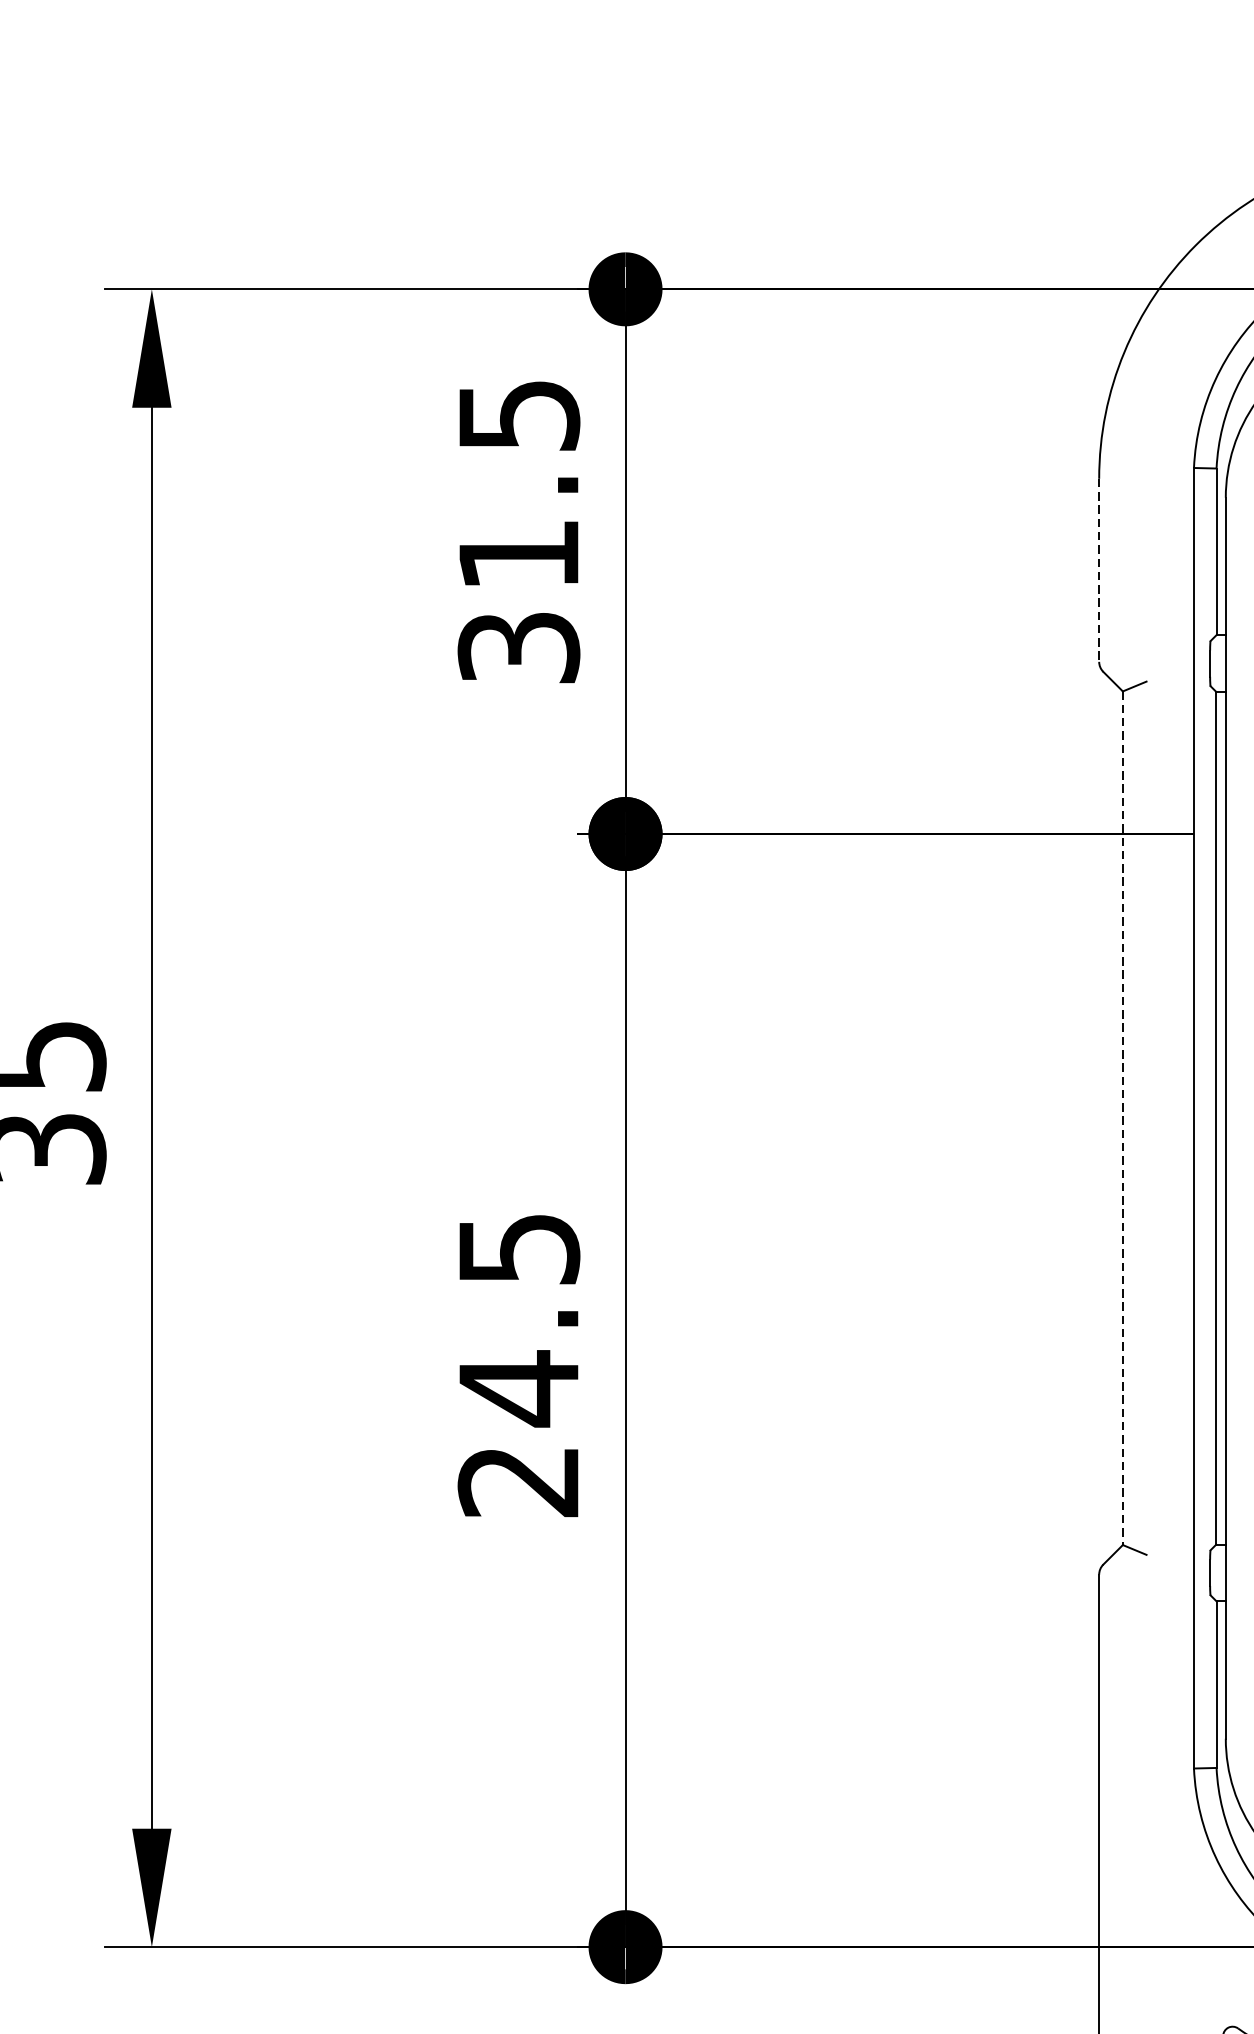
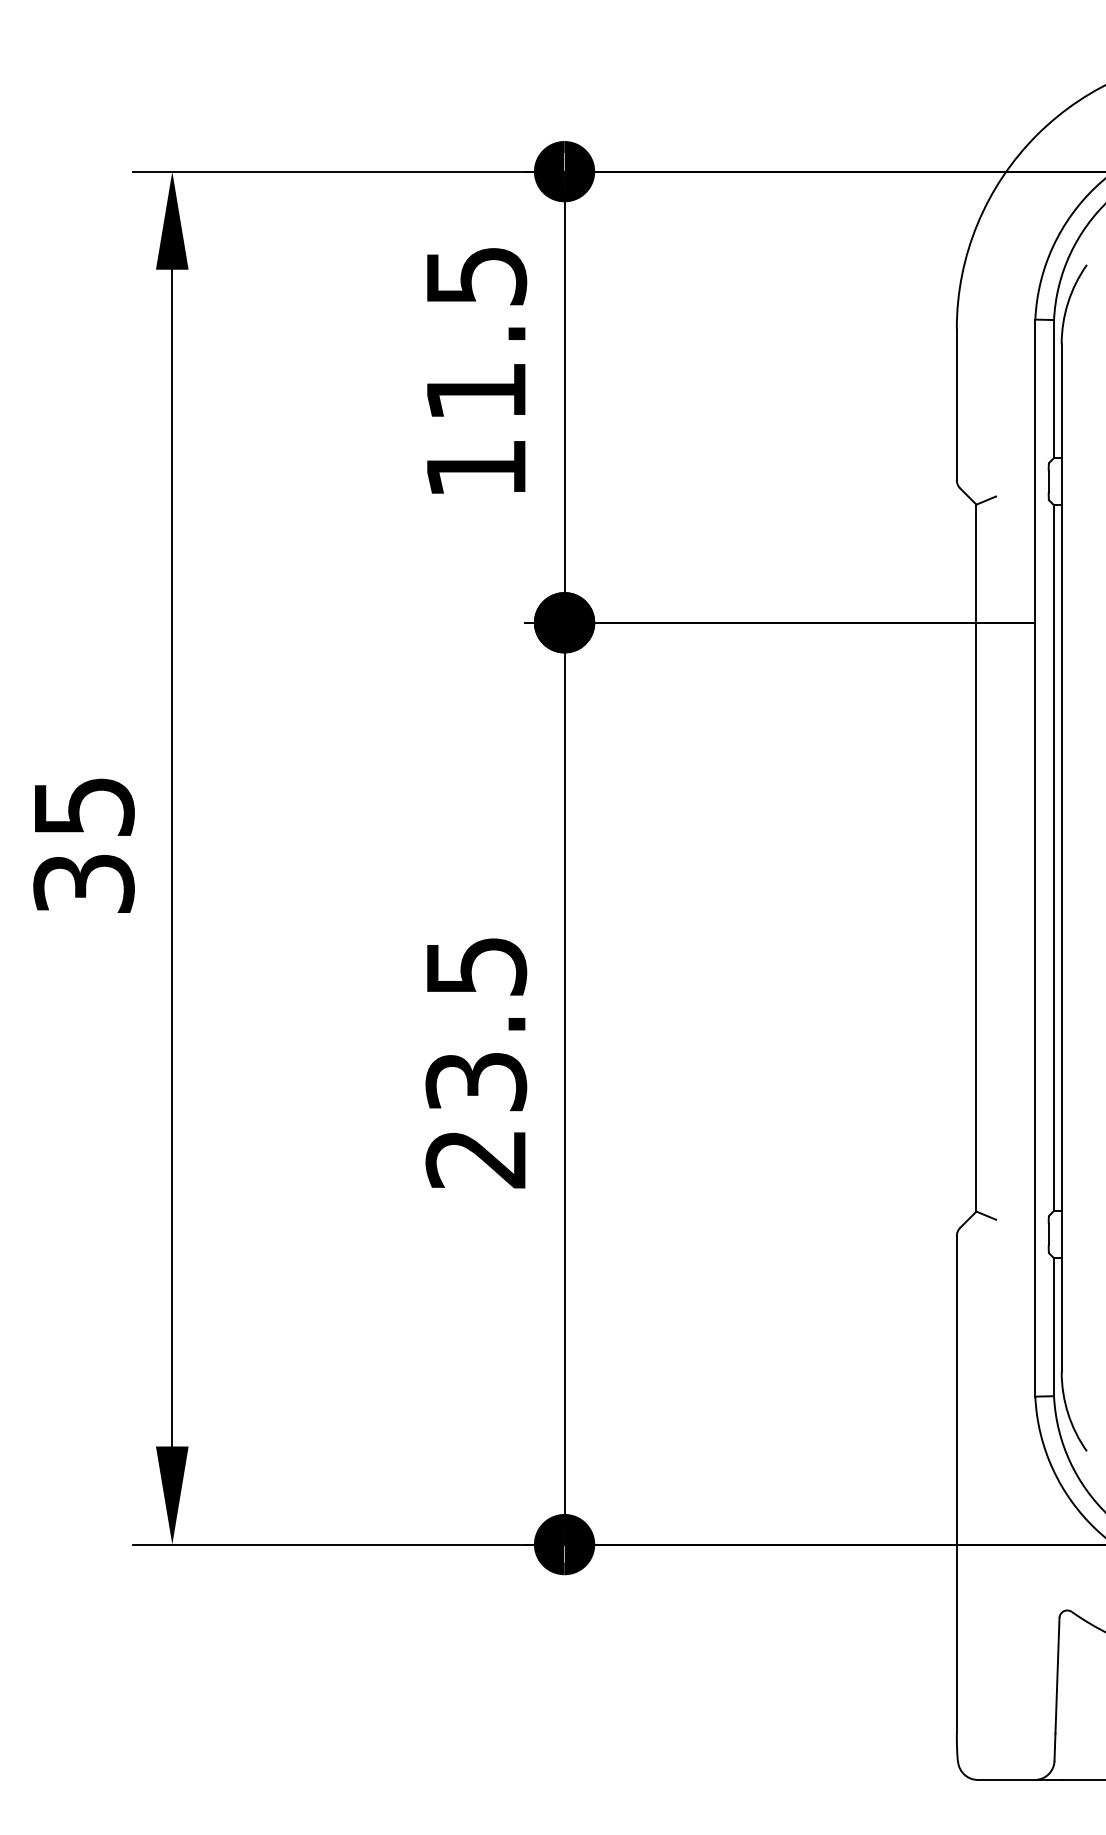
line: (1098, 570) -> (956, 404), dashed -> solid
text: (519, 647) -> (476, 468), 31.5 -> 11.5
line: (1122, 1118) -> (976, 858), dashed -> solid
text: (519, 1389) -> (476, 1082), 24.5 -> 23.5

